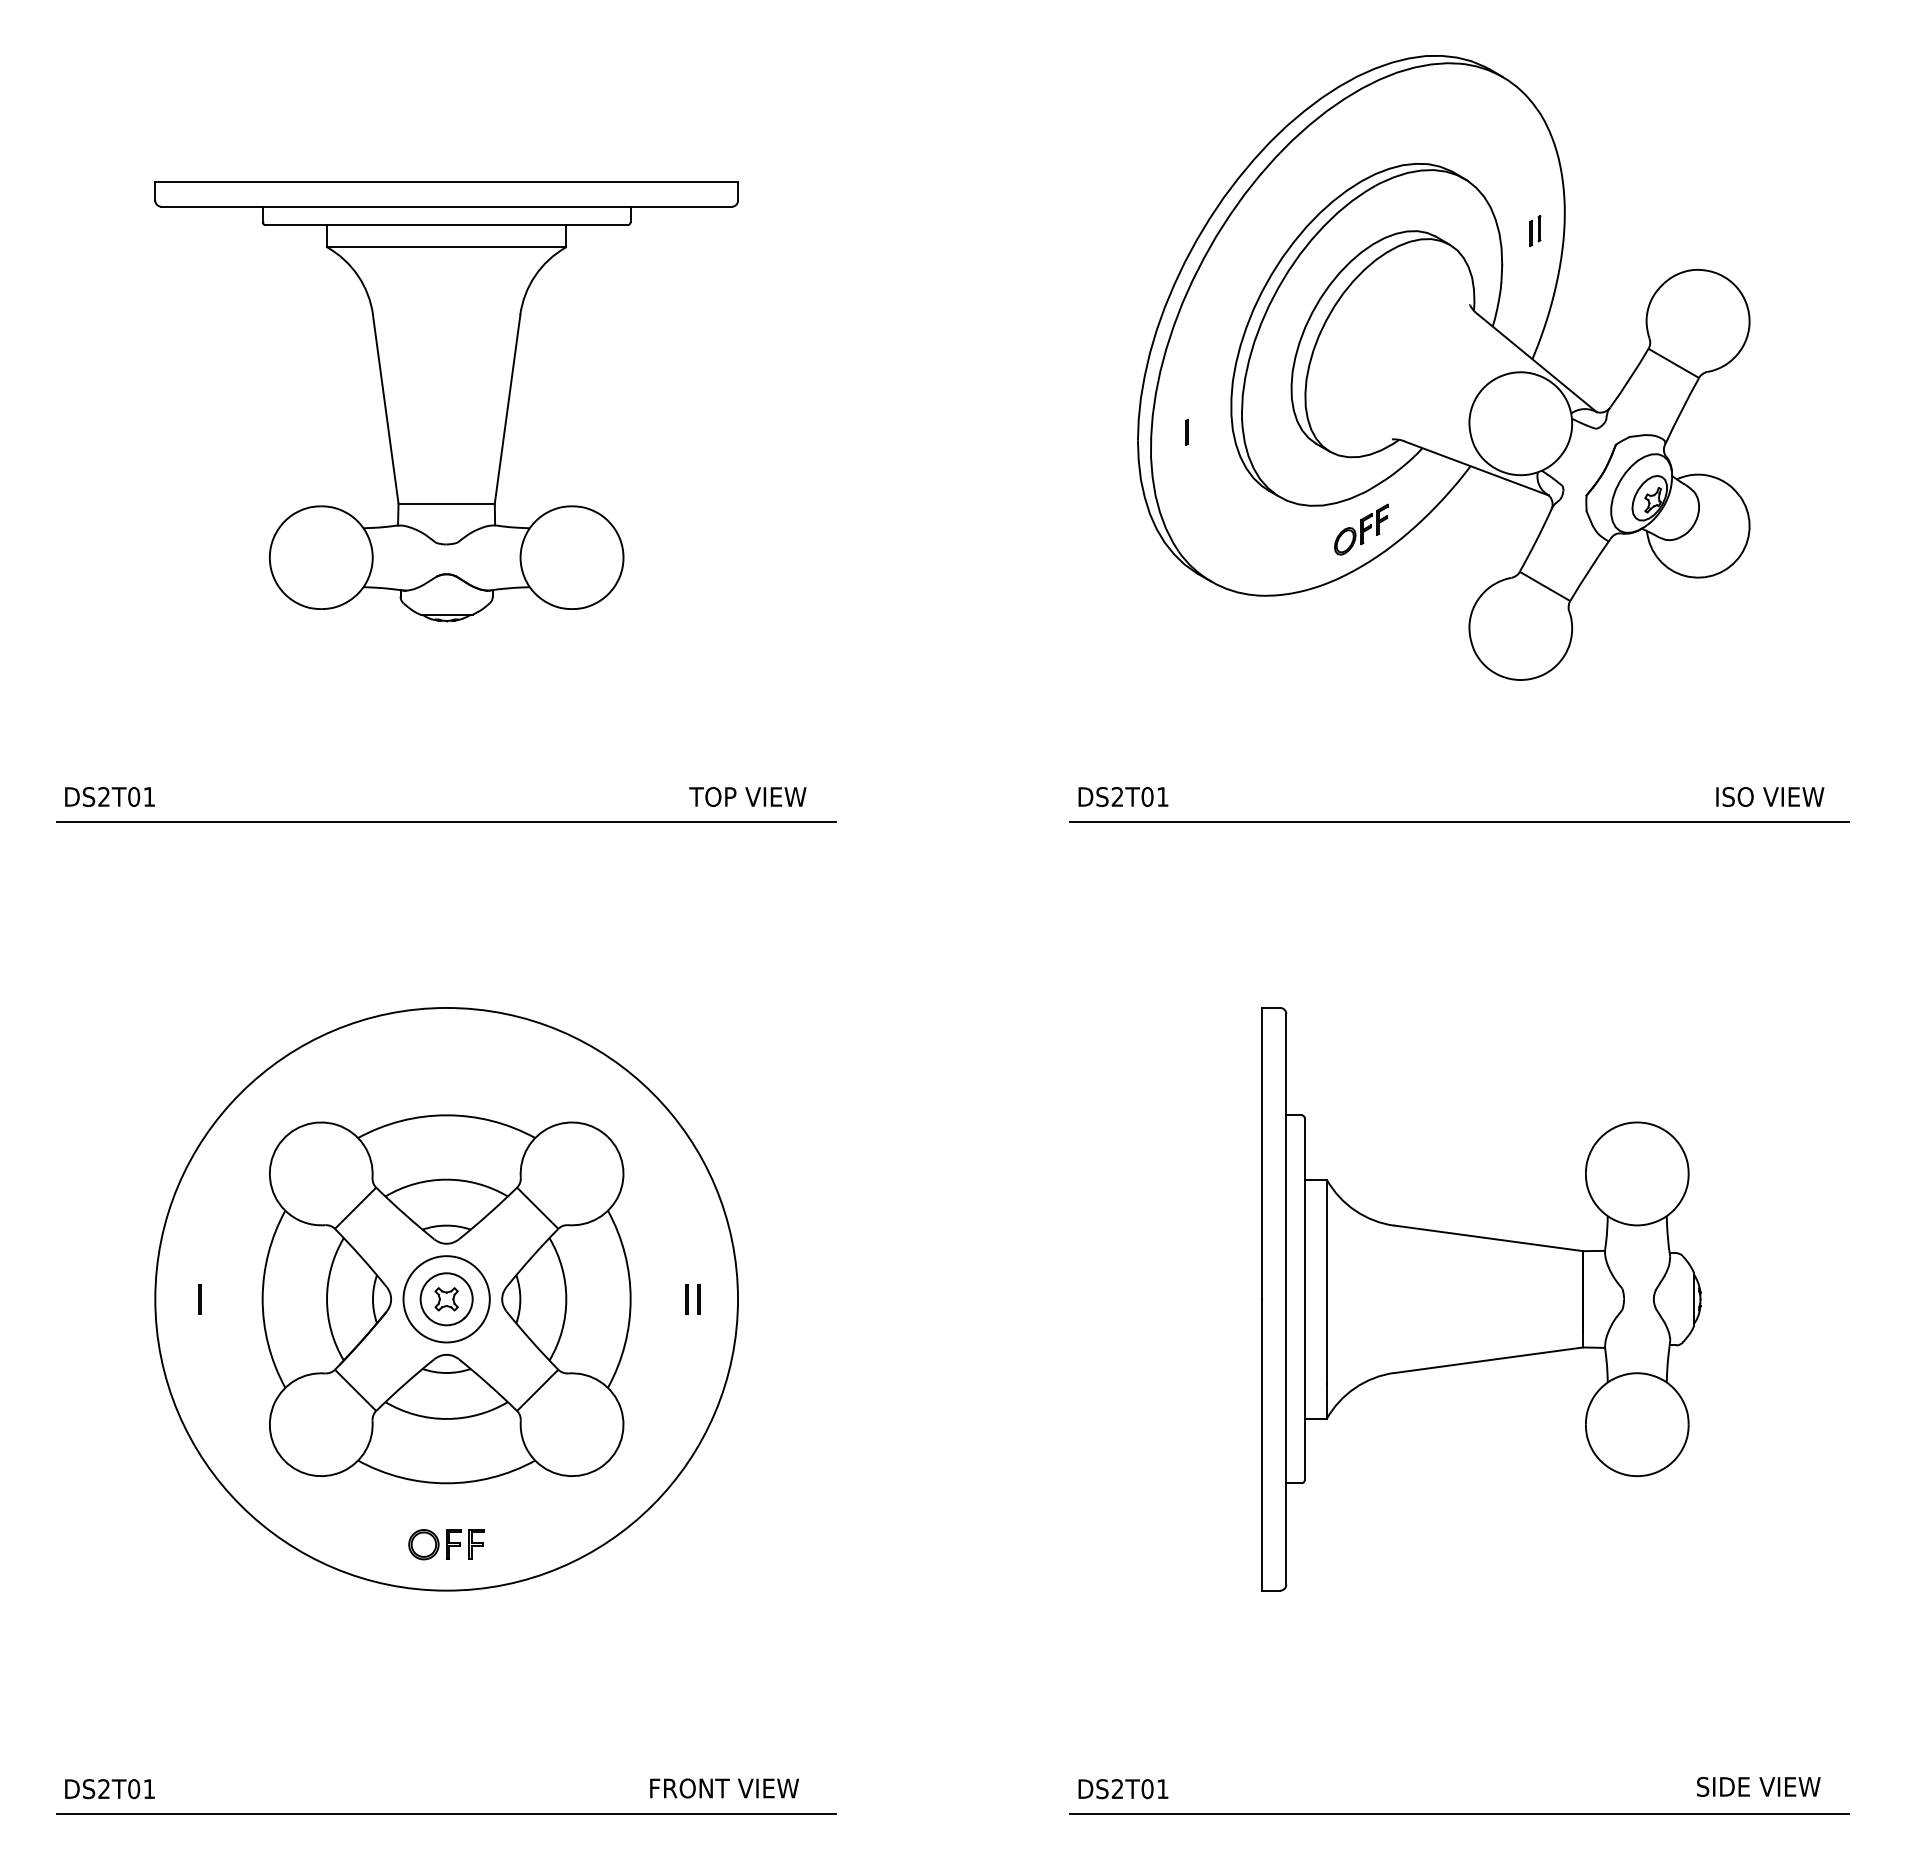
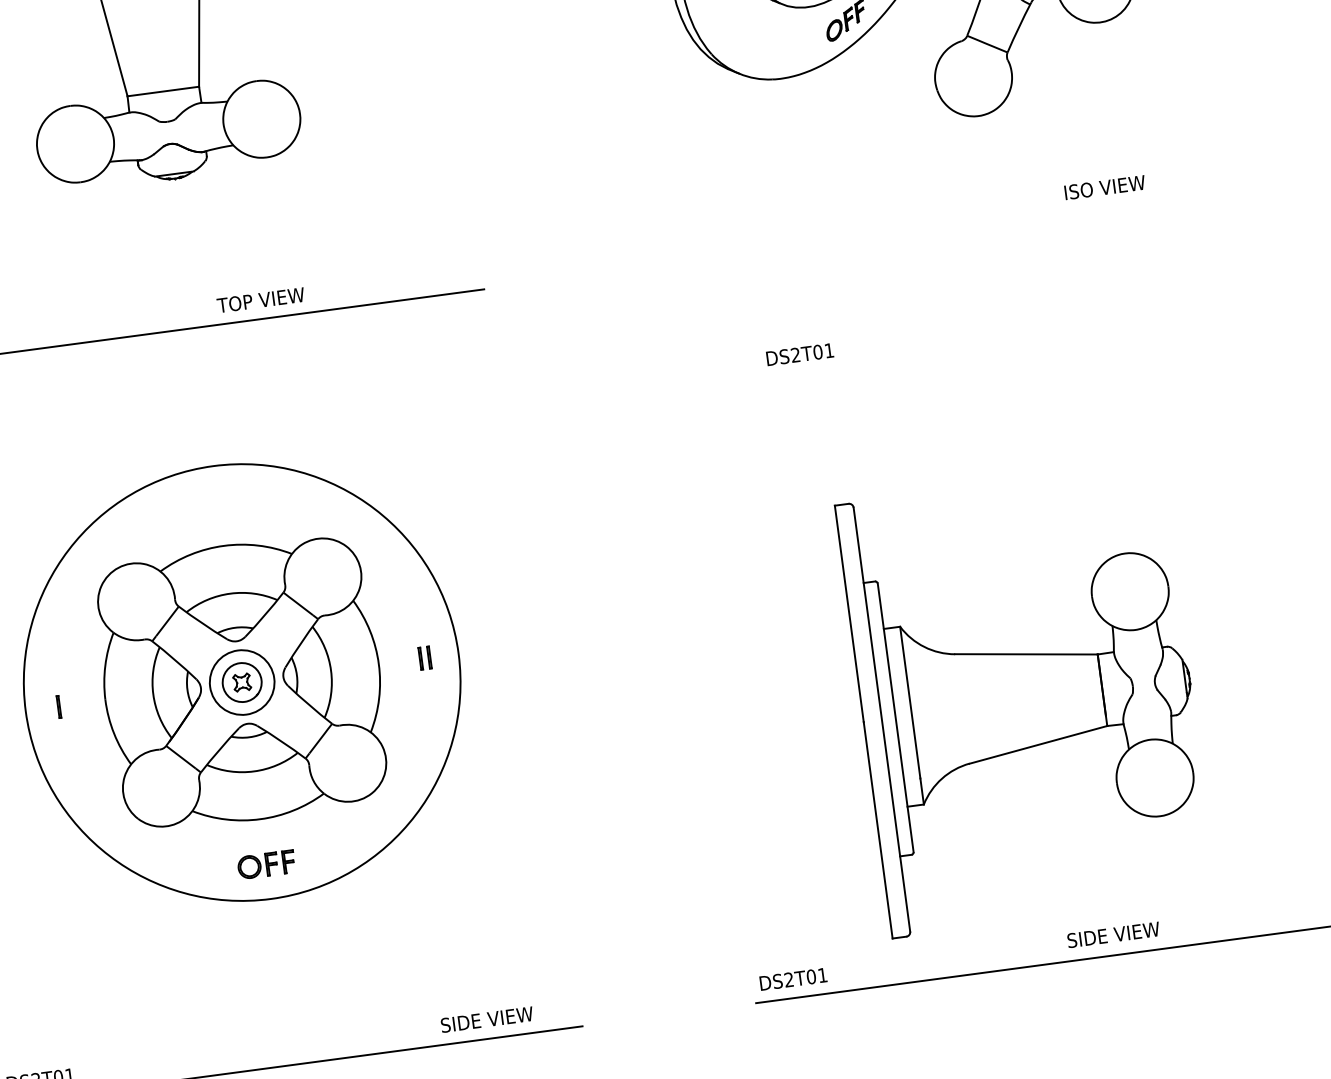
text: (747, 796) -> (260, 299), moved
text: (1123, 796) -> (800, 354), moved
text: (1770, 796) -> (1105, 187), moved
line: (1458, 821) -> (946, 227), removed
part: (1481, 1299) -> (1026, 700), moved
text: (1758, 1786) -> (1113, 934), moved
text: (723, 1788) -> (496, 1018), FRONT VIEW -> SIDE VIEW

